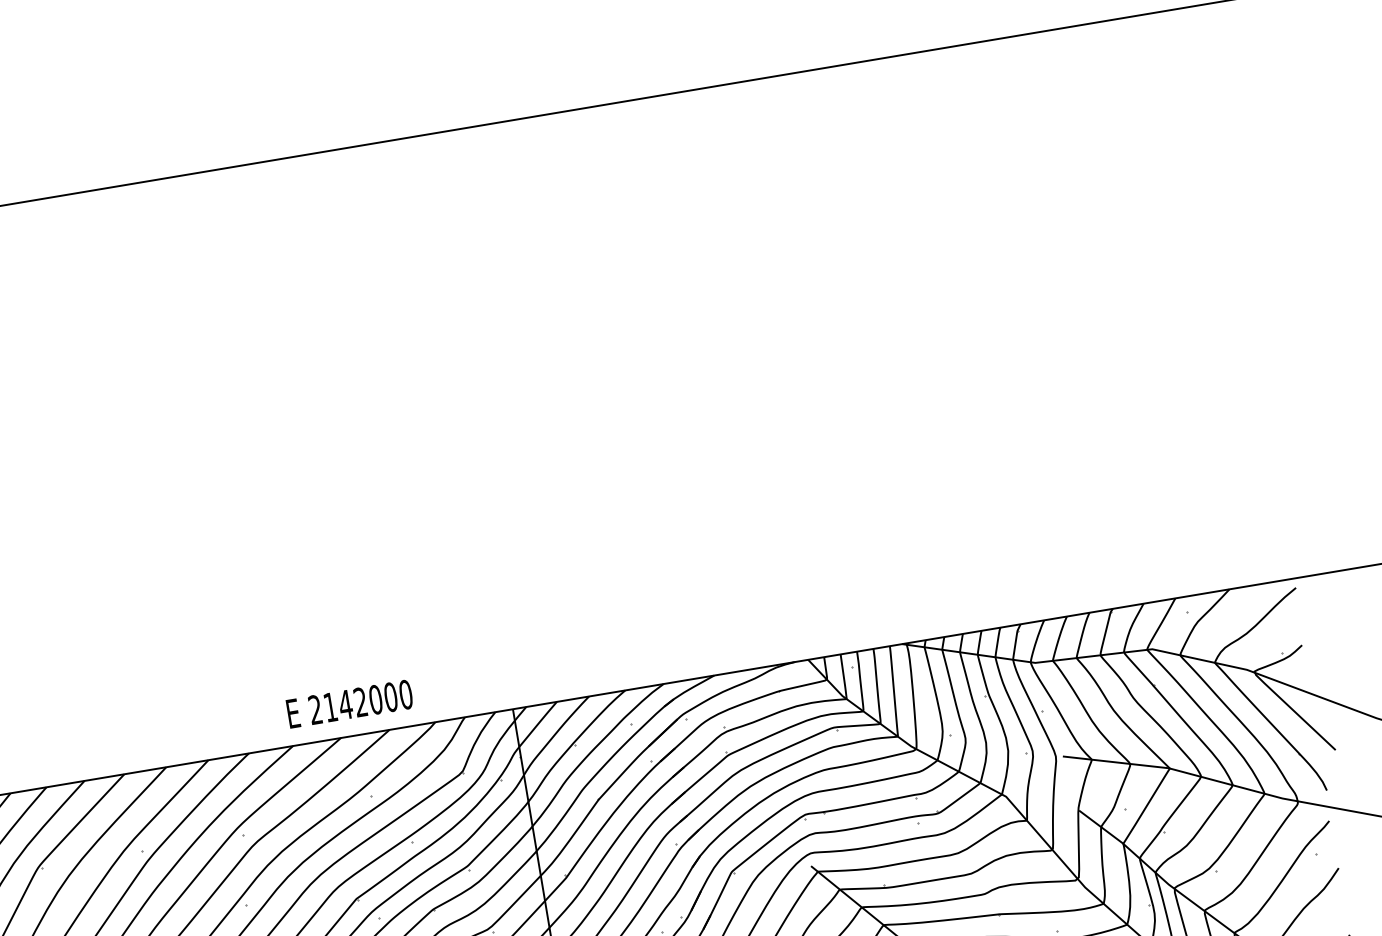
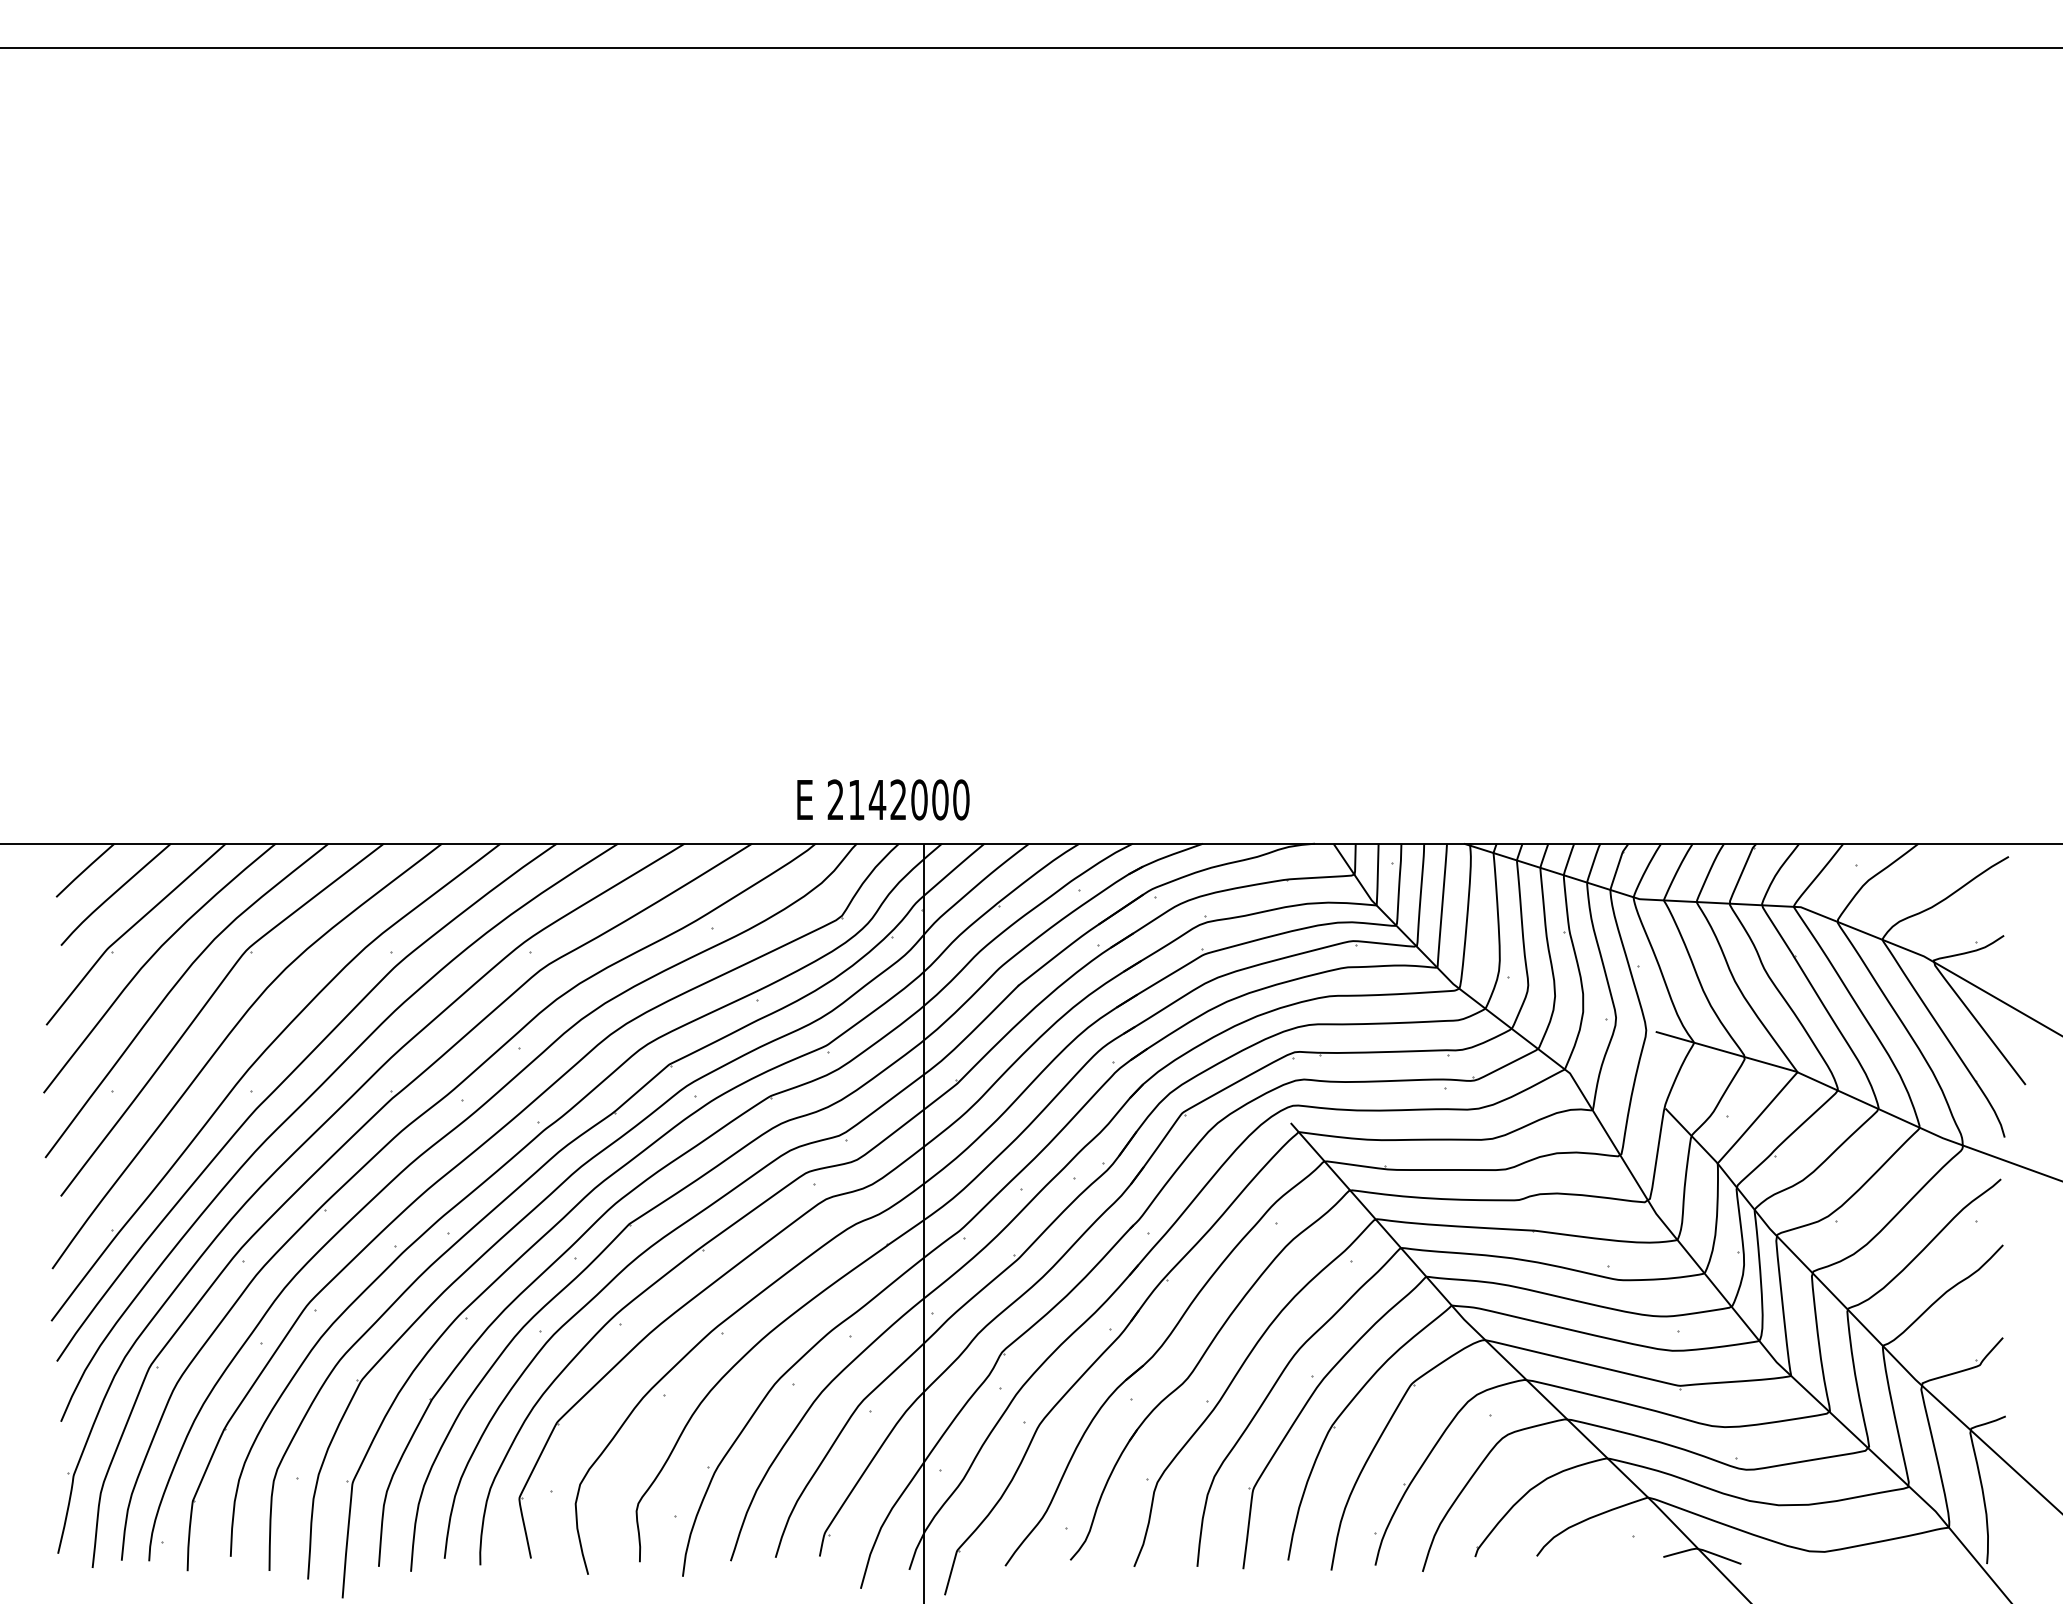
text: (349, 703) -> (883, 799), moved

